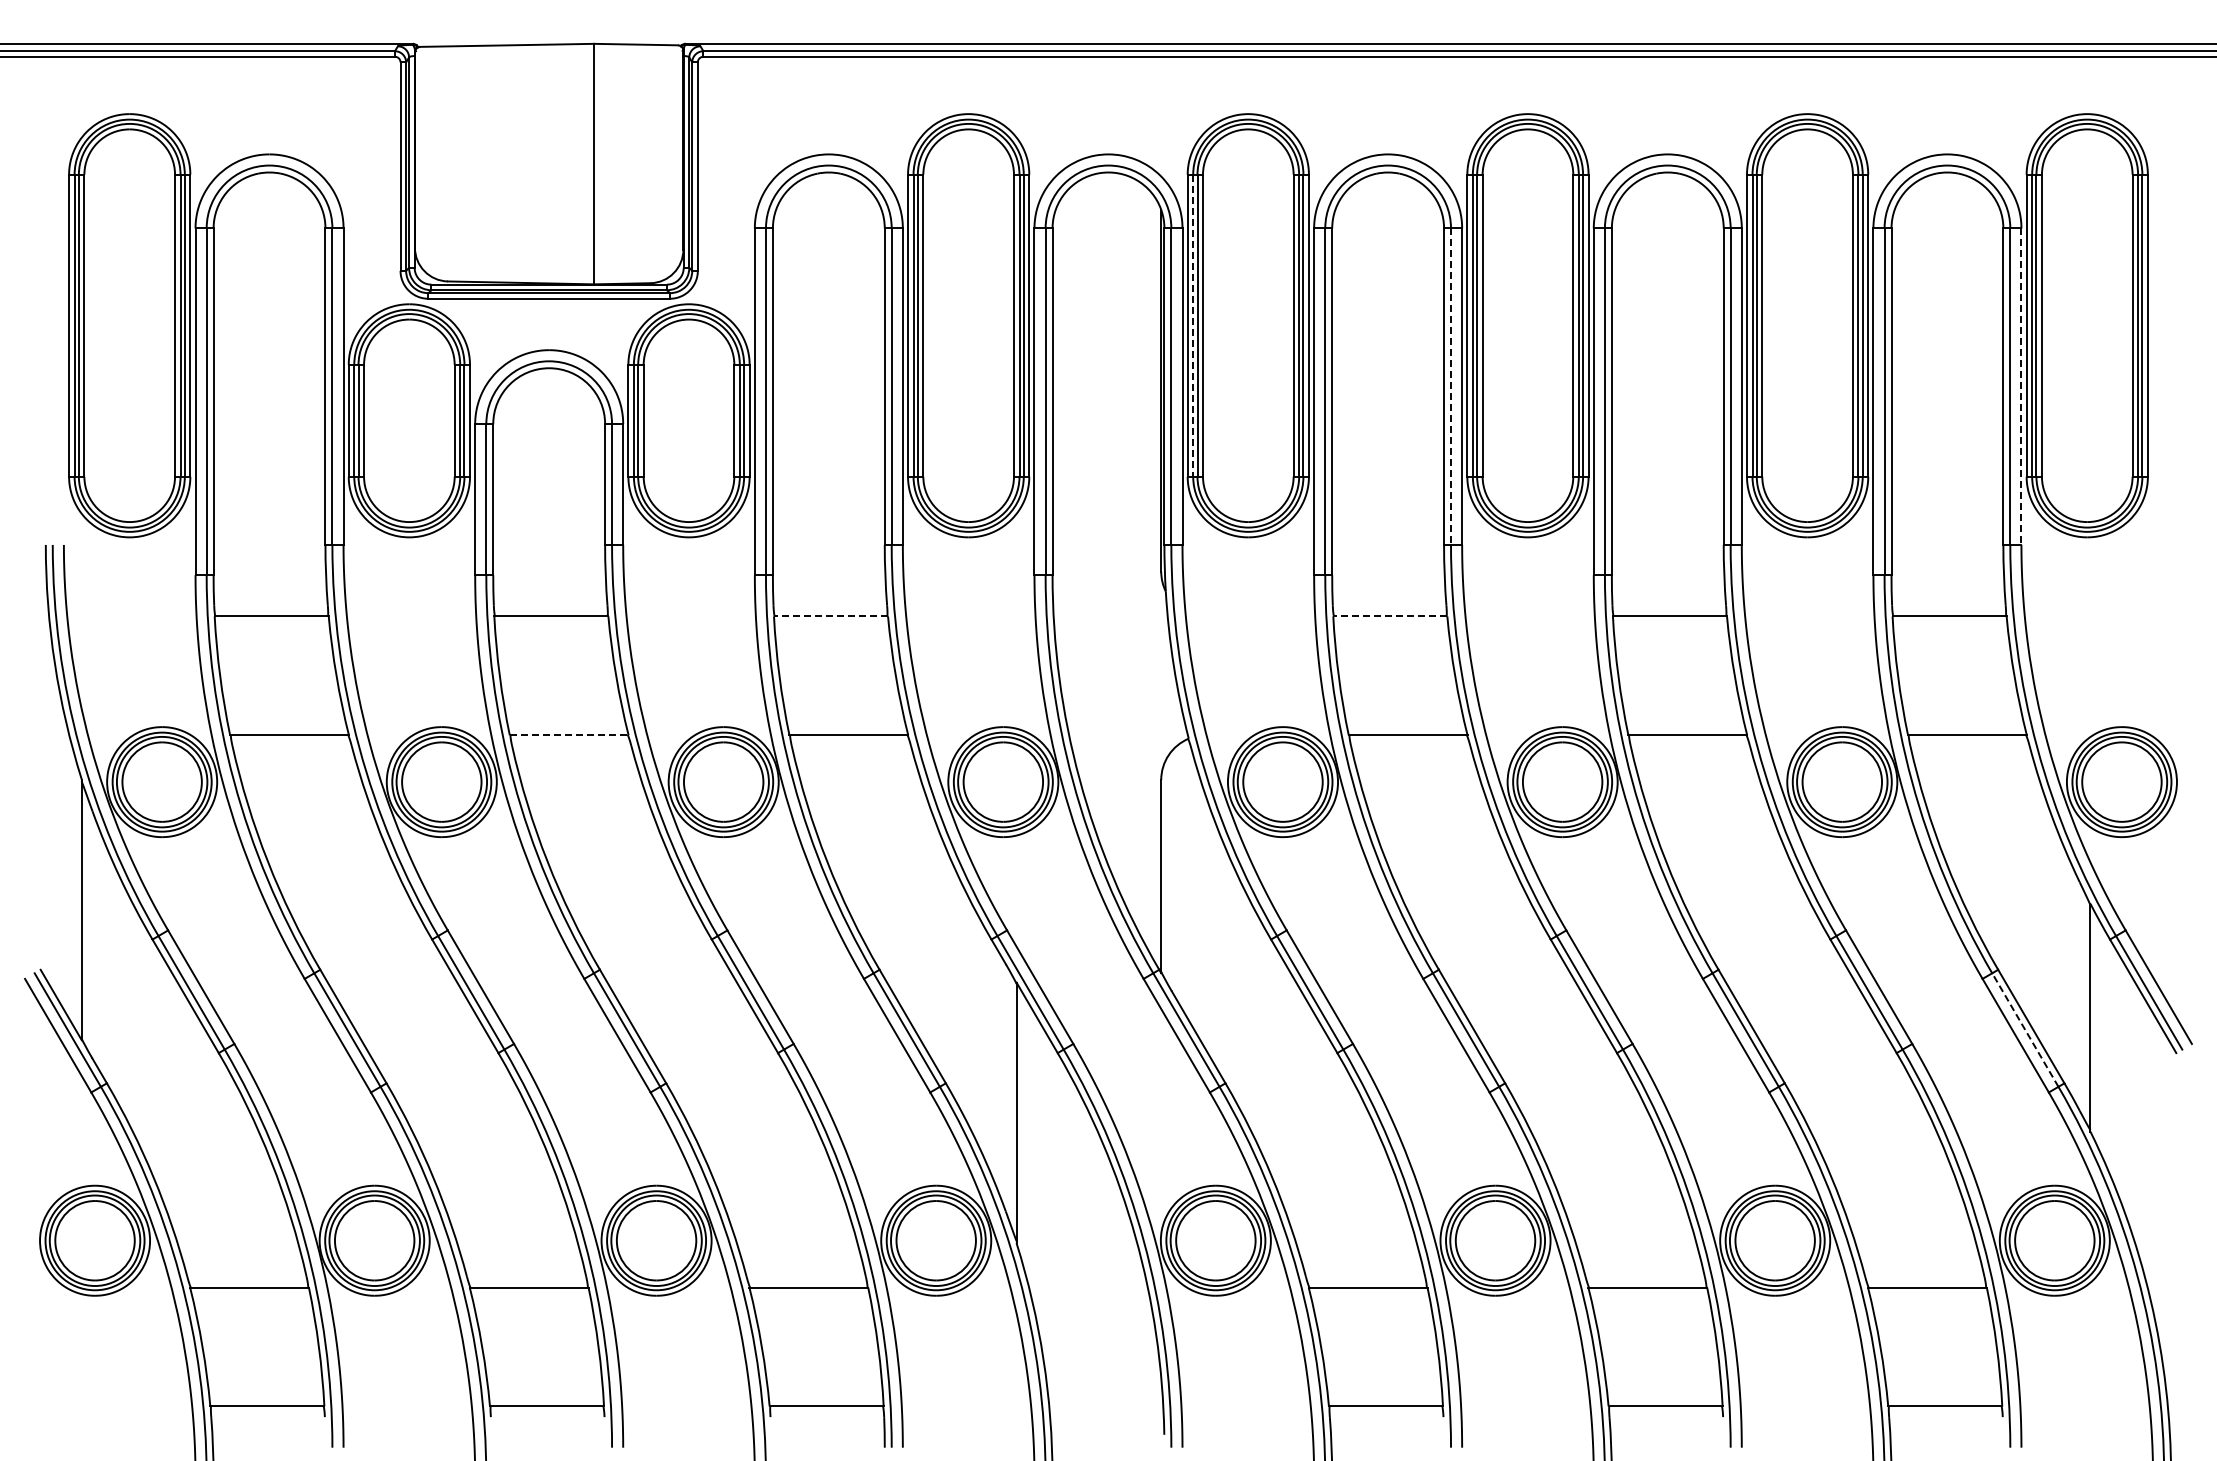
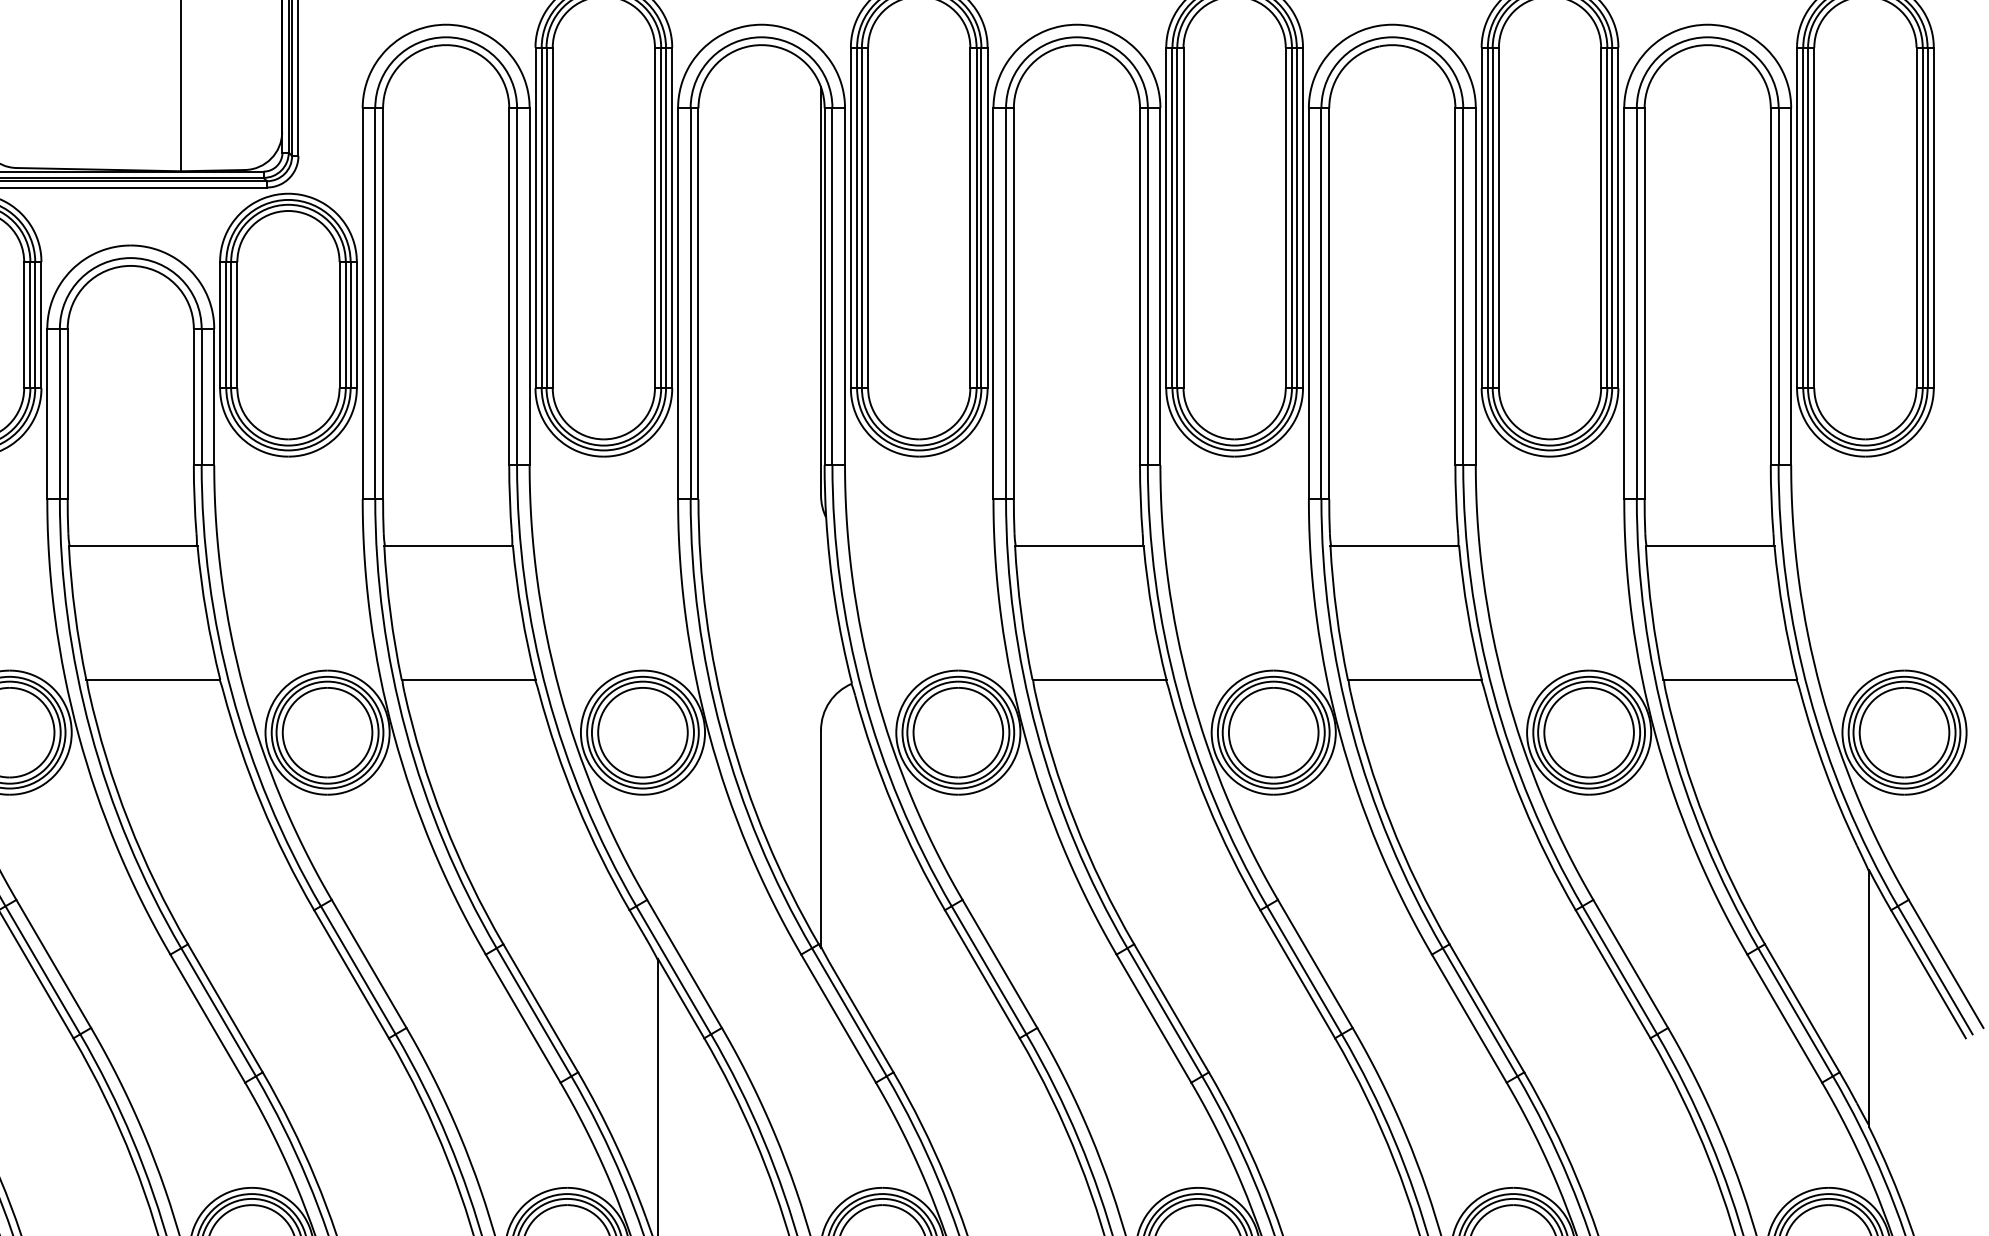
line: (1193, 326) -> (857, 218), dashed -> solid
line: (1451, 387) -> (1148, 287), dashed -> solid
line: (2021, 387) -> (1791, 287), dashed -> solid
line: (830, 616) -> (448, 545), dashed -> solid
line: (1389, 616) -> (1078, 545), dashed -> solid
line: (569, 735) -> (153, 680), dashed -> solid
line: (2025, 1030) -> (1795, 1012), dashed -> solid

